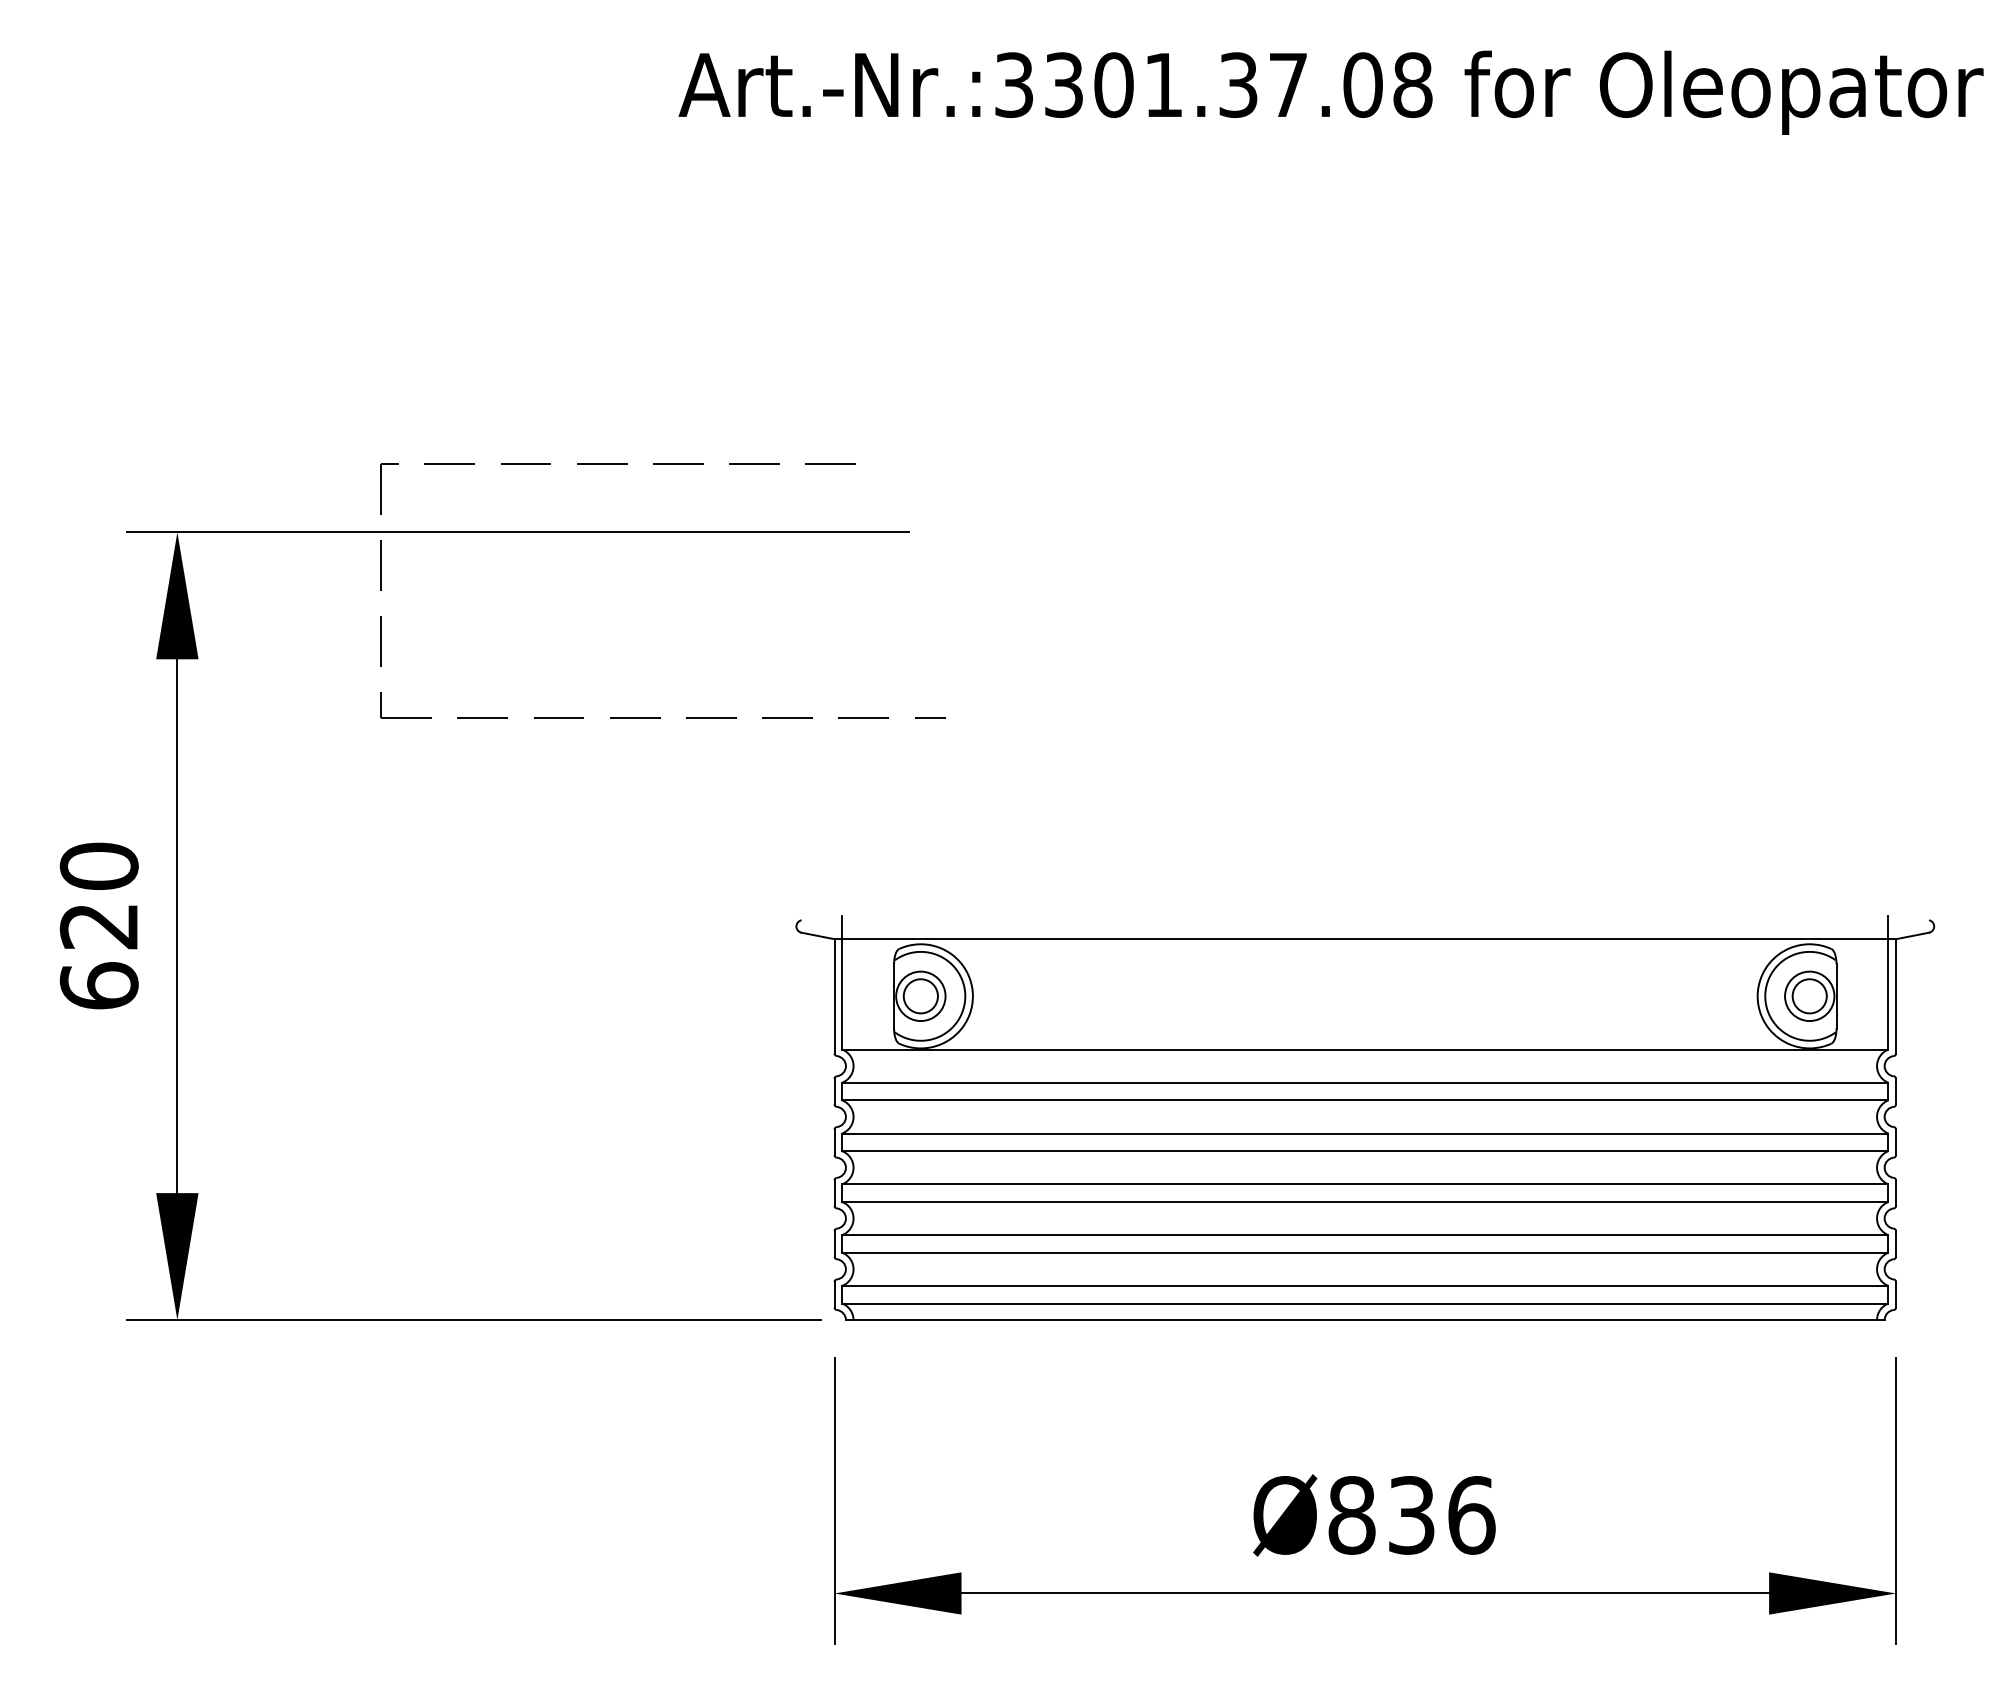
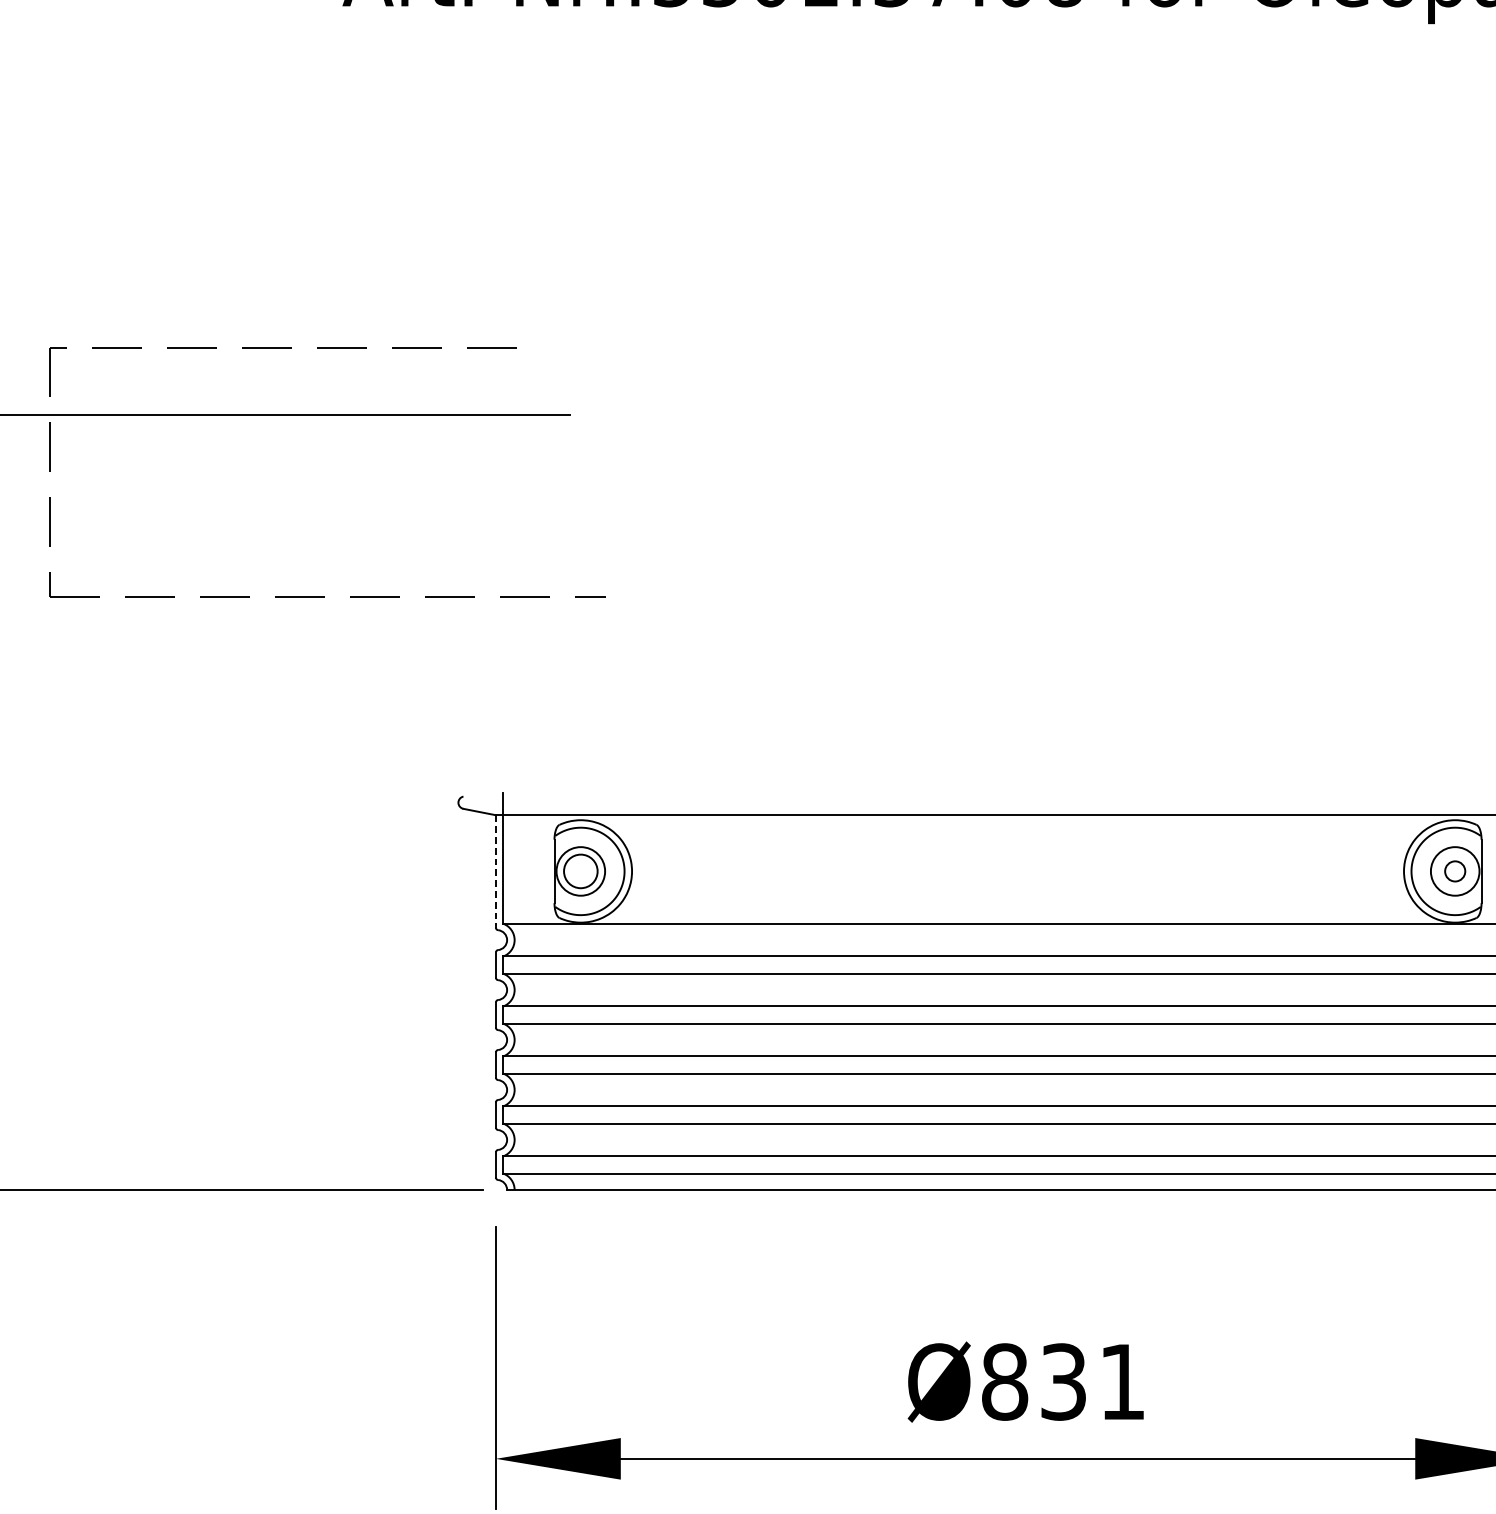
line: (834, 996) -> (495, 871), solid -> dashed
circle: (1809, 996) -> (1454, 871), size x0.6
text: (1471, 1515) -> (1122, 1382), Ø836 -> Ø831

